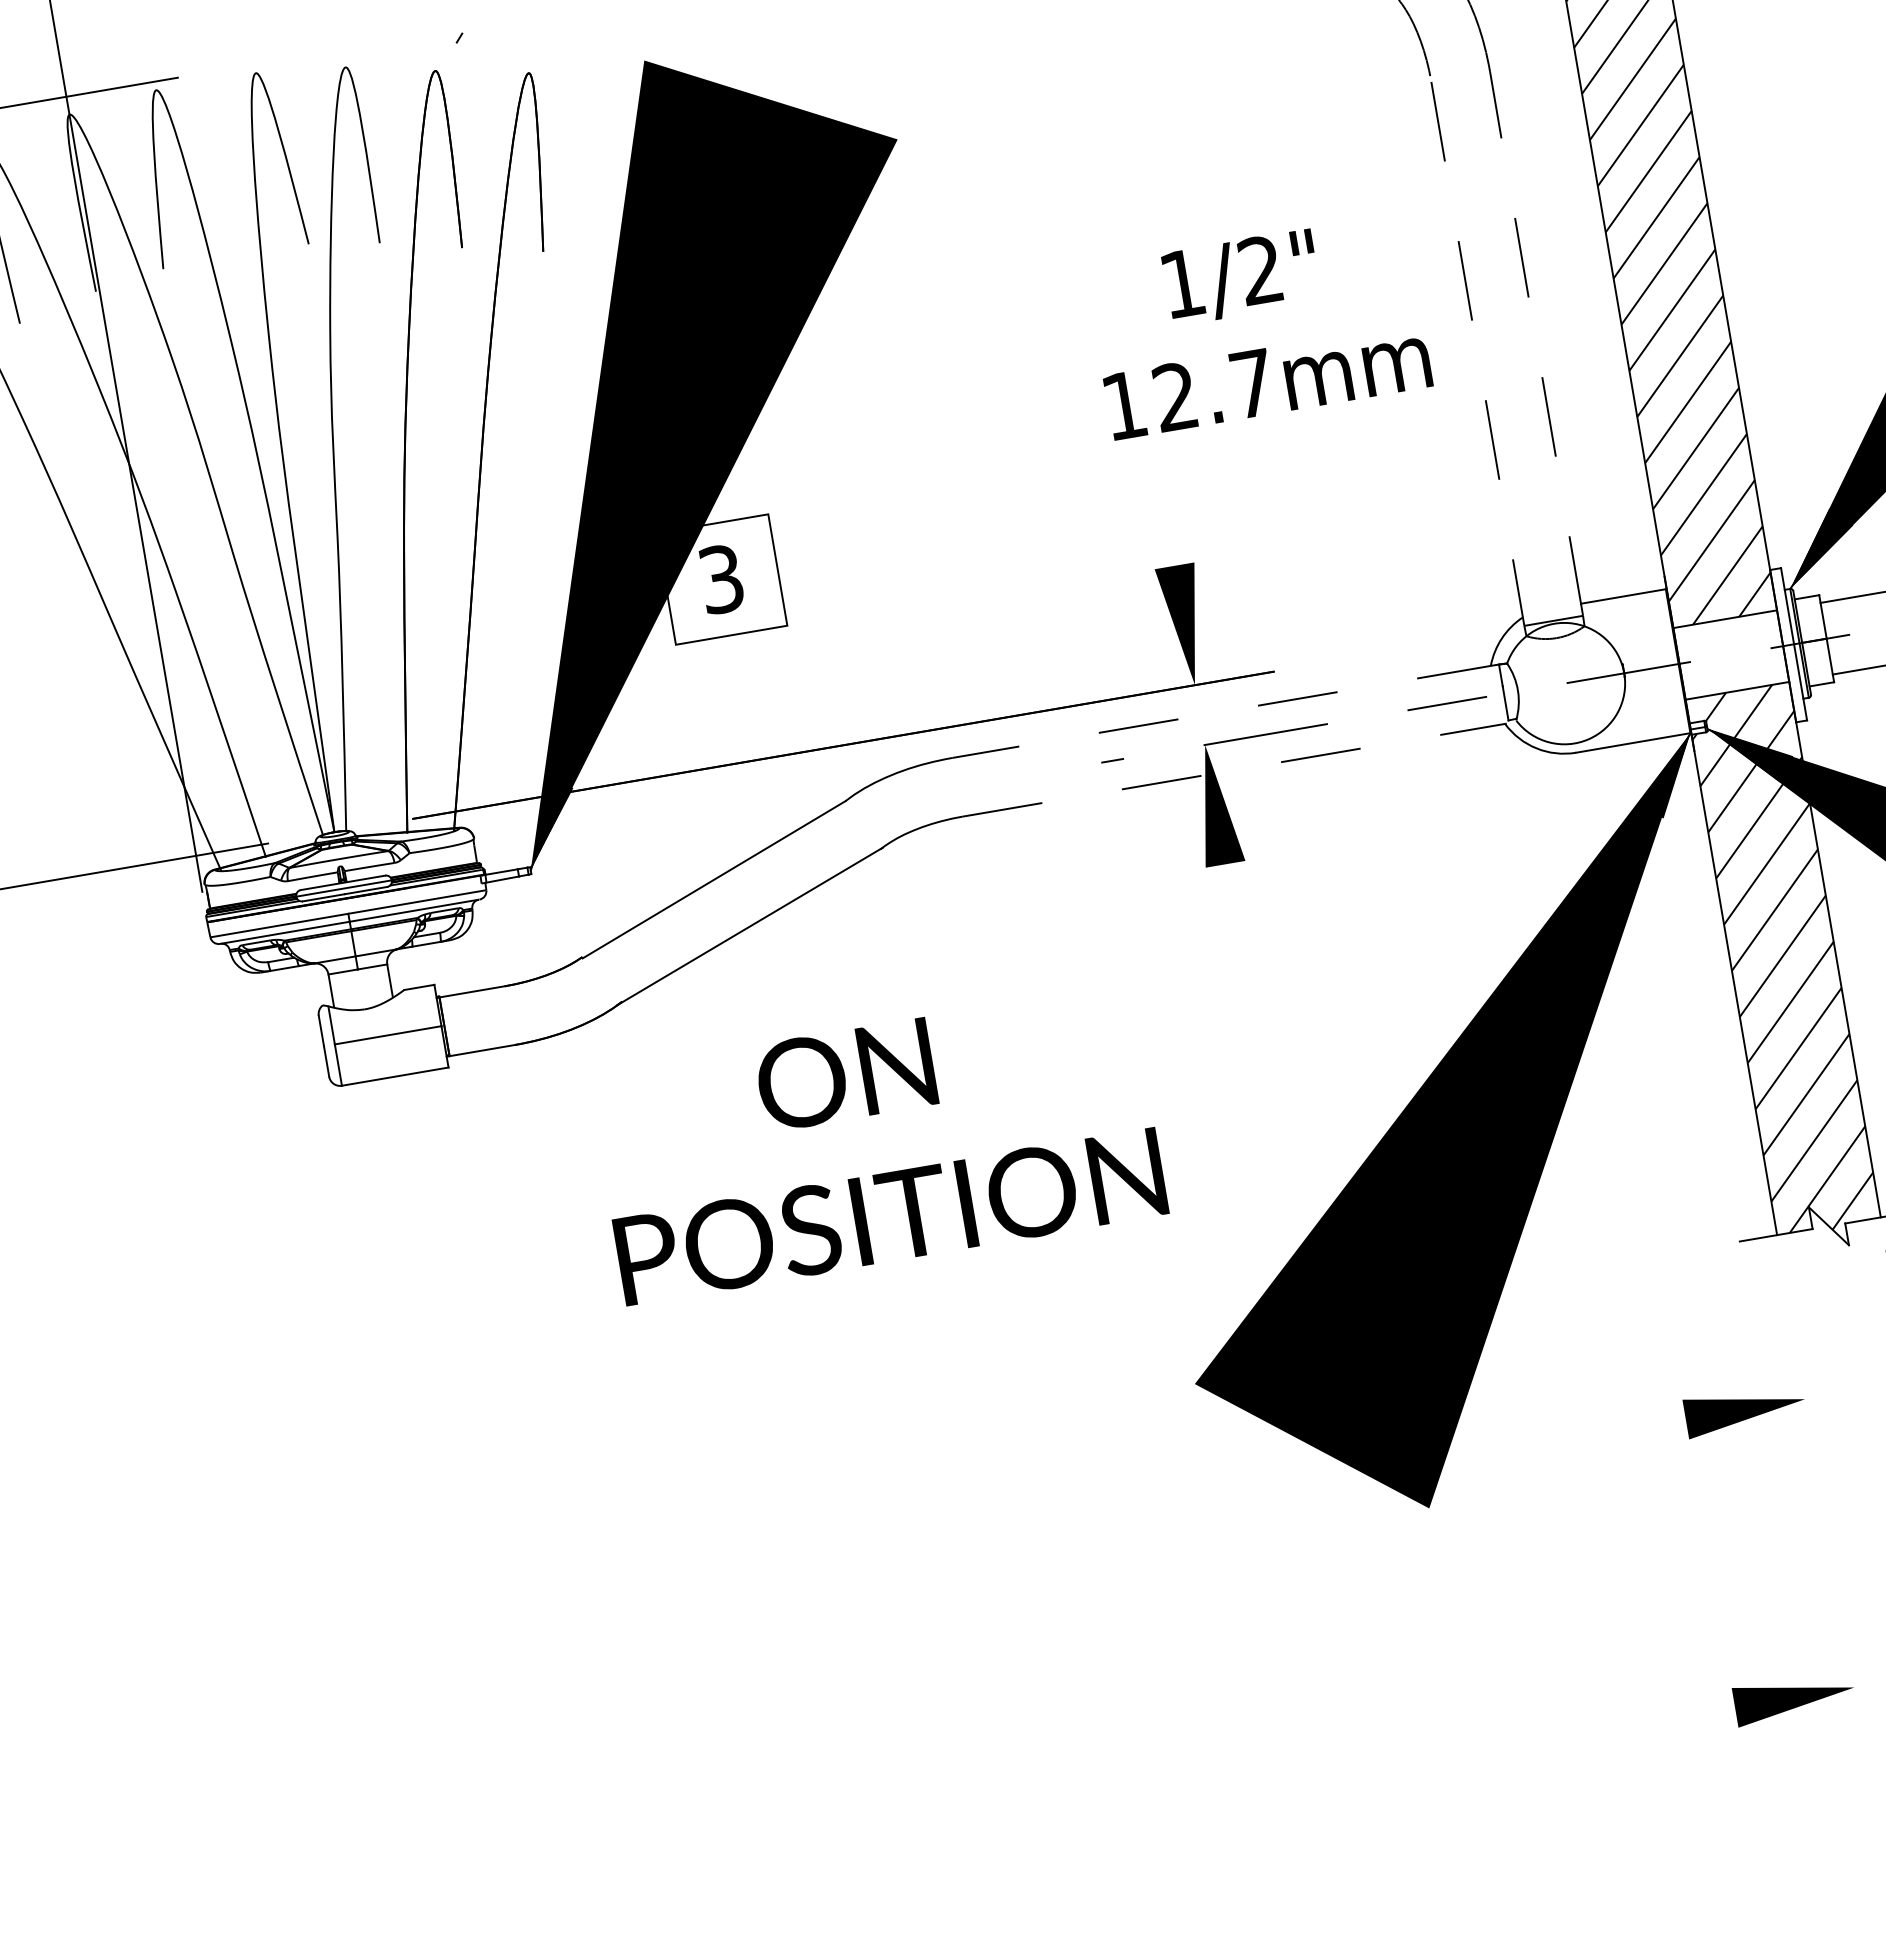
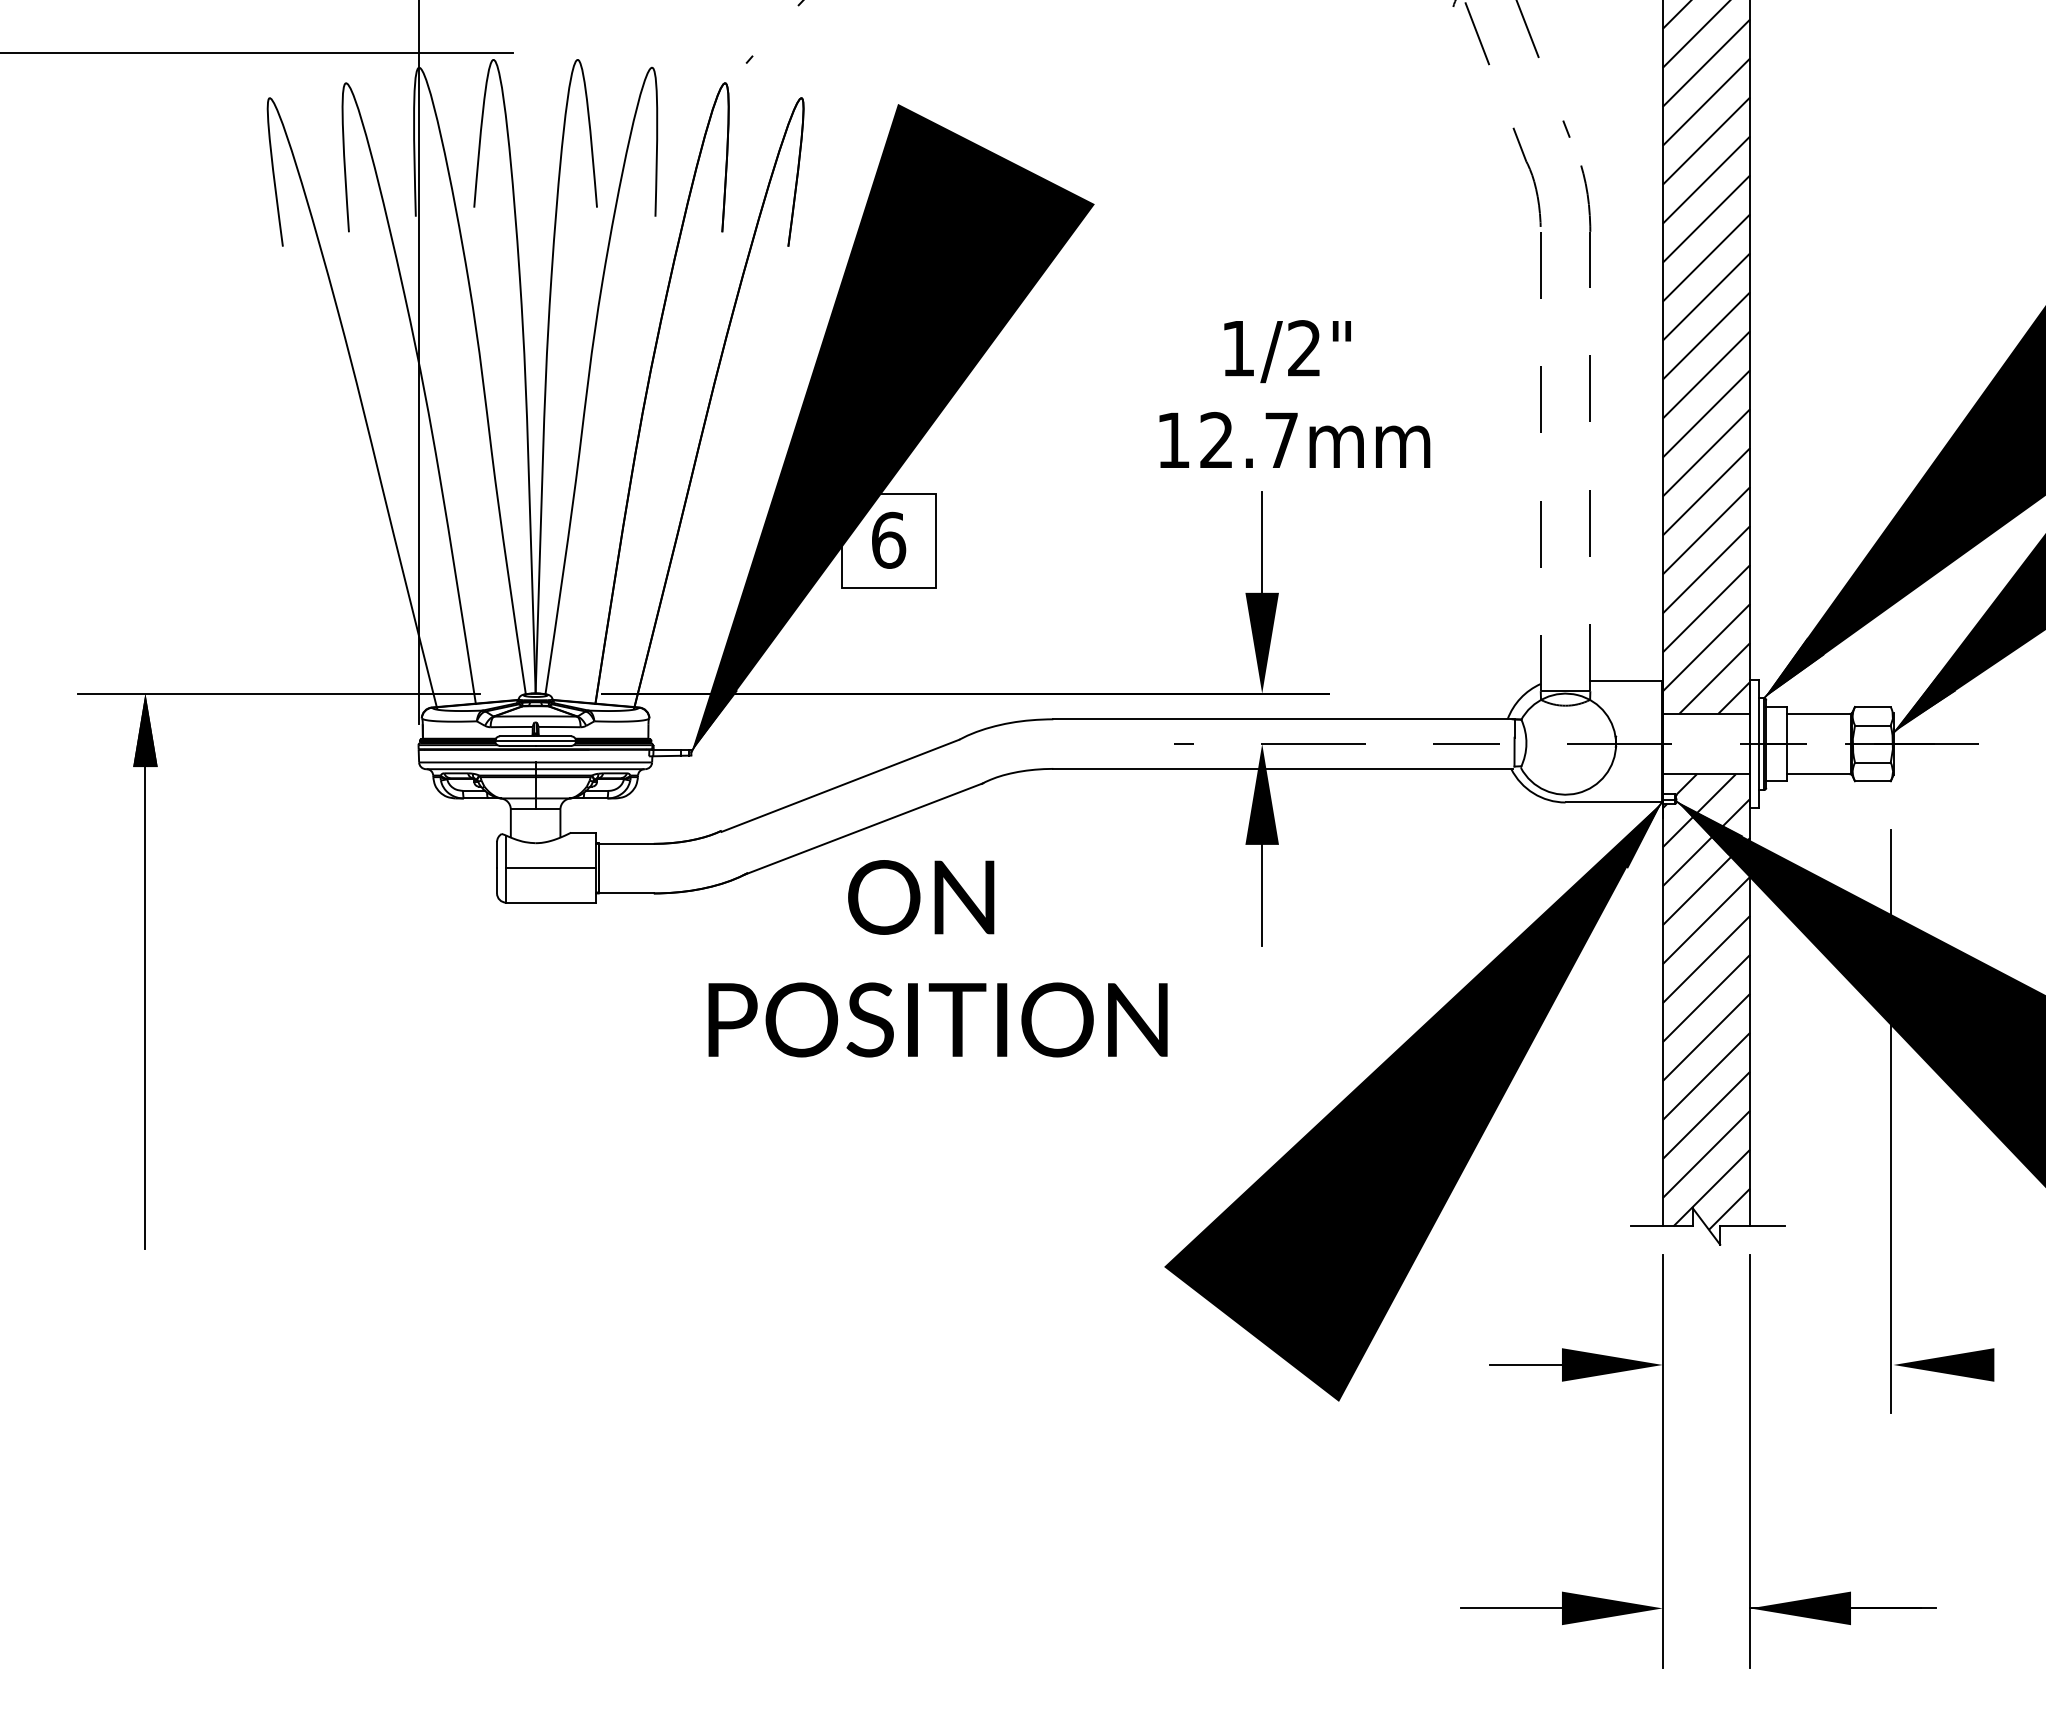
text: (1258, 325) -> (1294, 393), moved
line: (1164, 506) -> (1262, 542), added
text: (722, 578) -> (889, 539), 3 -> 6
line: (1224, 711) -> (1282, 719), dashed -> solid
line: (1234, 769) -> (1282, 768), dashed -> solid
line: (1235, 923) -> (1262, 894), added
text: (877, 1143) -> (937, 958), moved
line: (1642, 1426) -> (1525, 1364), added
line: (1824, 1513) -> (1662, 1461), added
line: (1675, 1718) -> (1511, 1608), added

